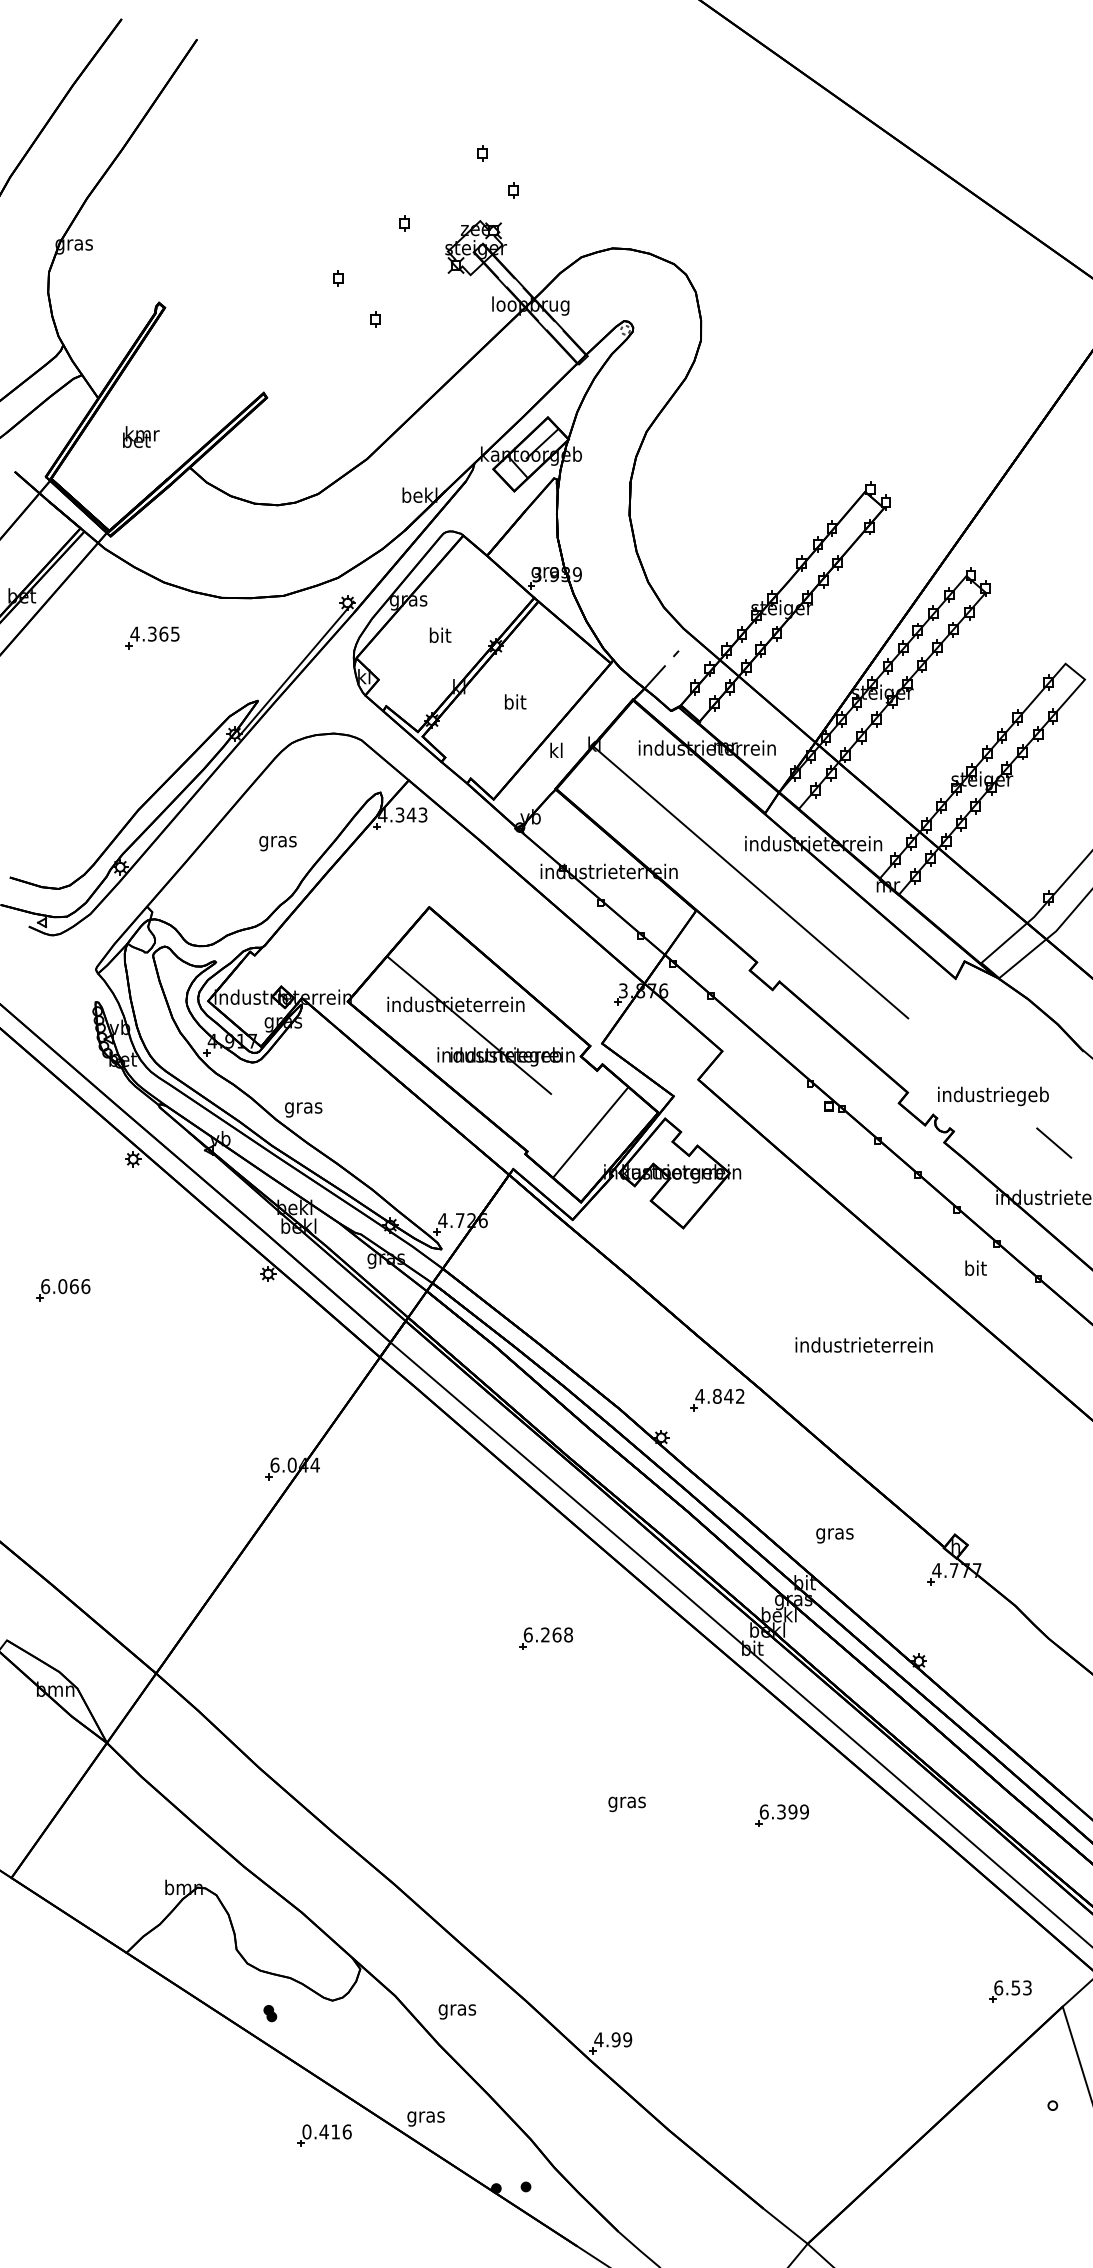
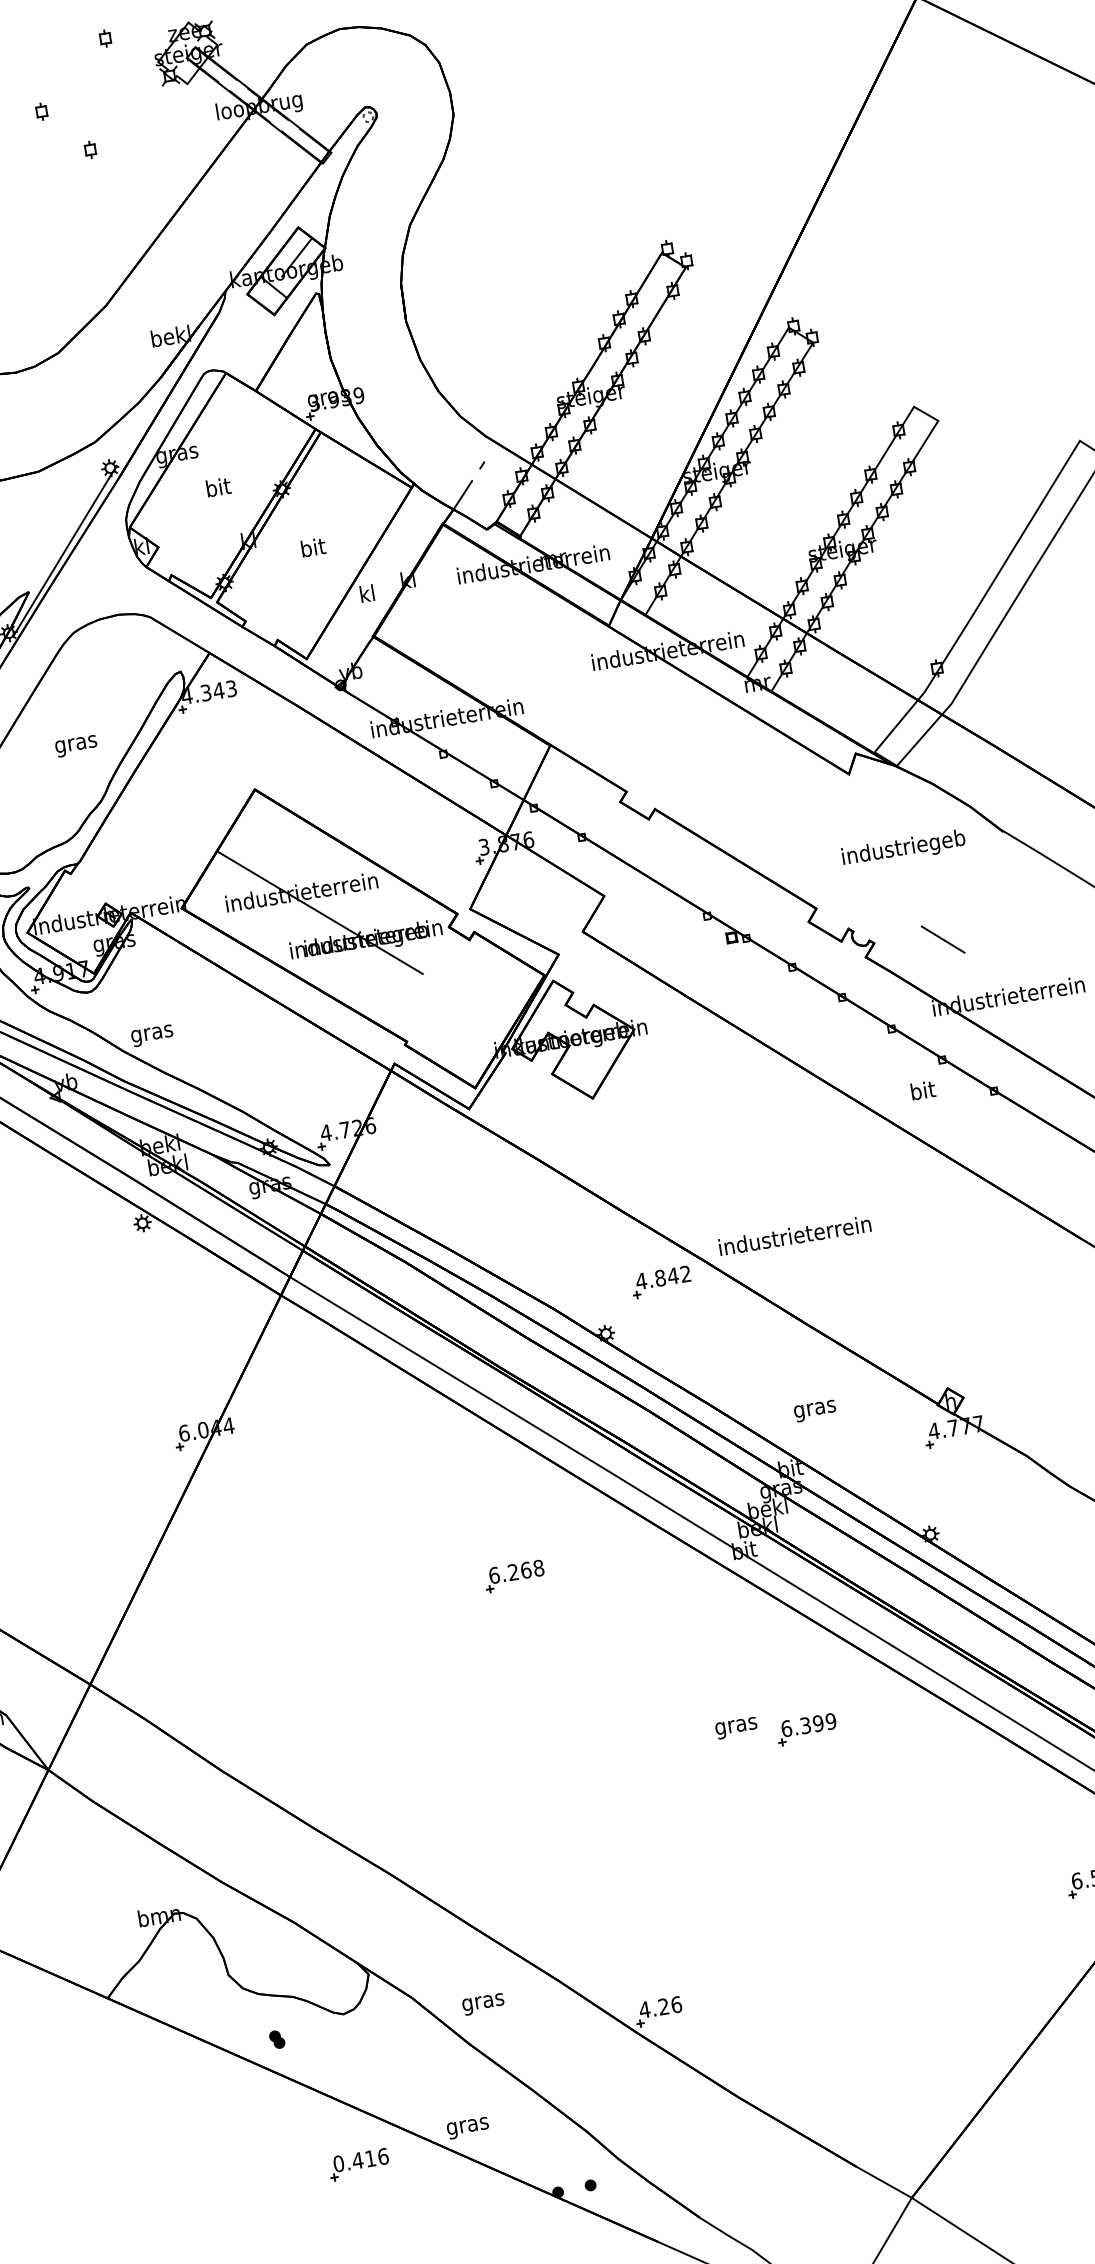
line: (750, 882) -> (605, 704), removed
text: (993, 1096) -> (903, 849), moved
line: (590, 1132) -> (473, 1009), removed
line: (1054, 1142) -> (943, 938), moved
text: (863, 1344) -> (794, 1235), moved
text: (626, 1804) -> (735, 1728), moved
text: (621, 2039) -> (669, 2005), 4.99 -> 4.26

